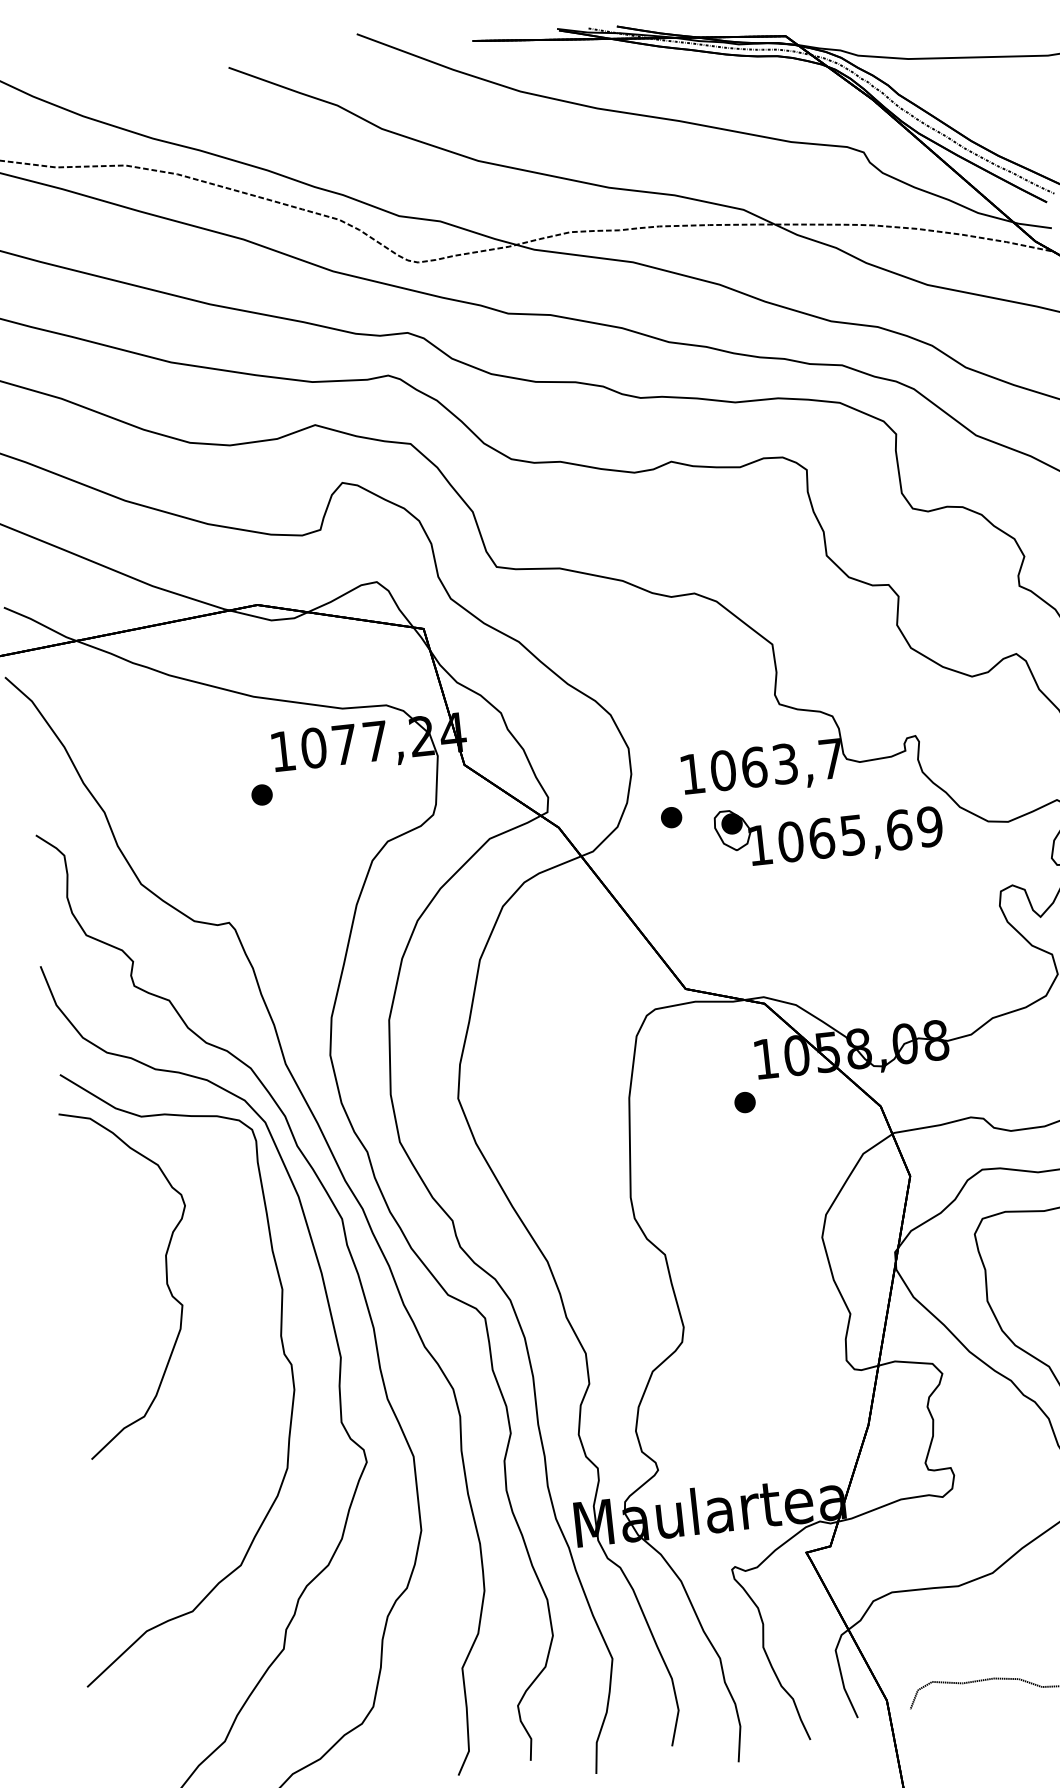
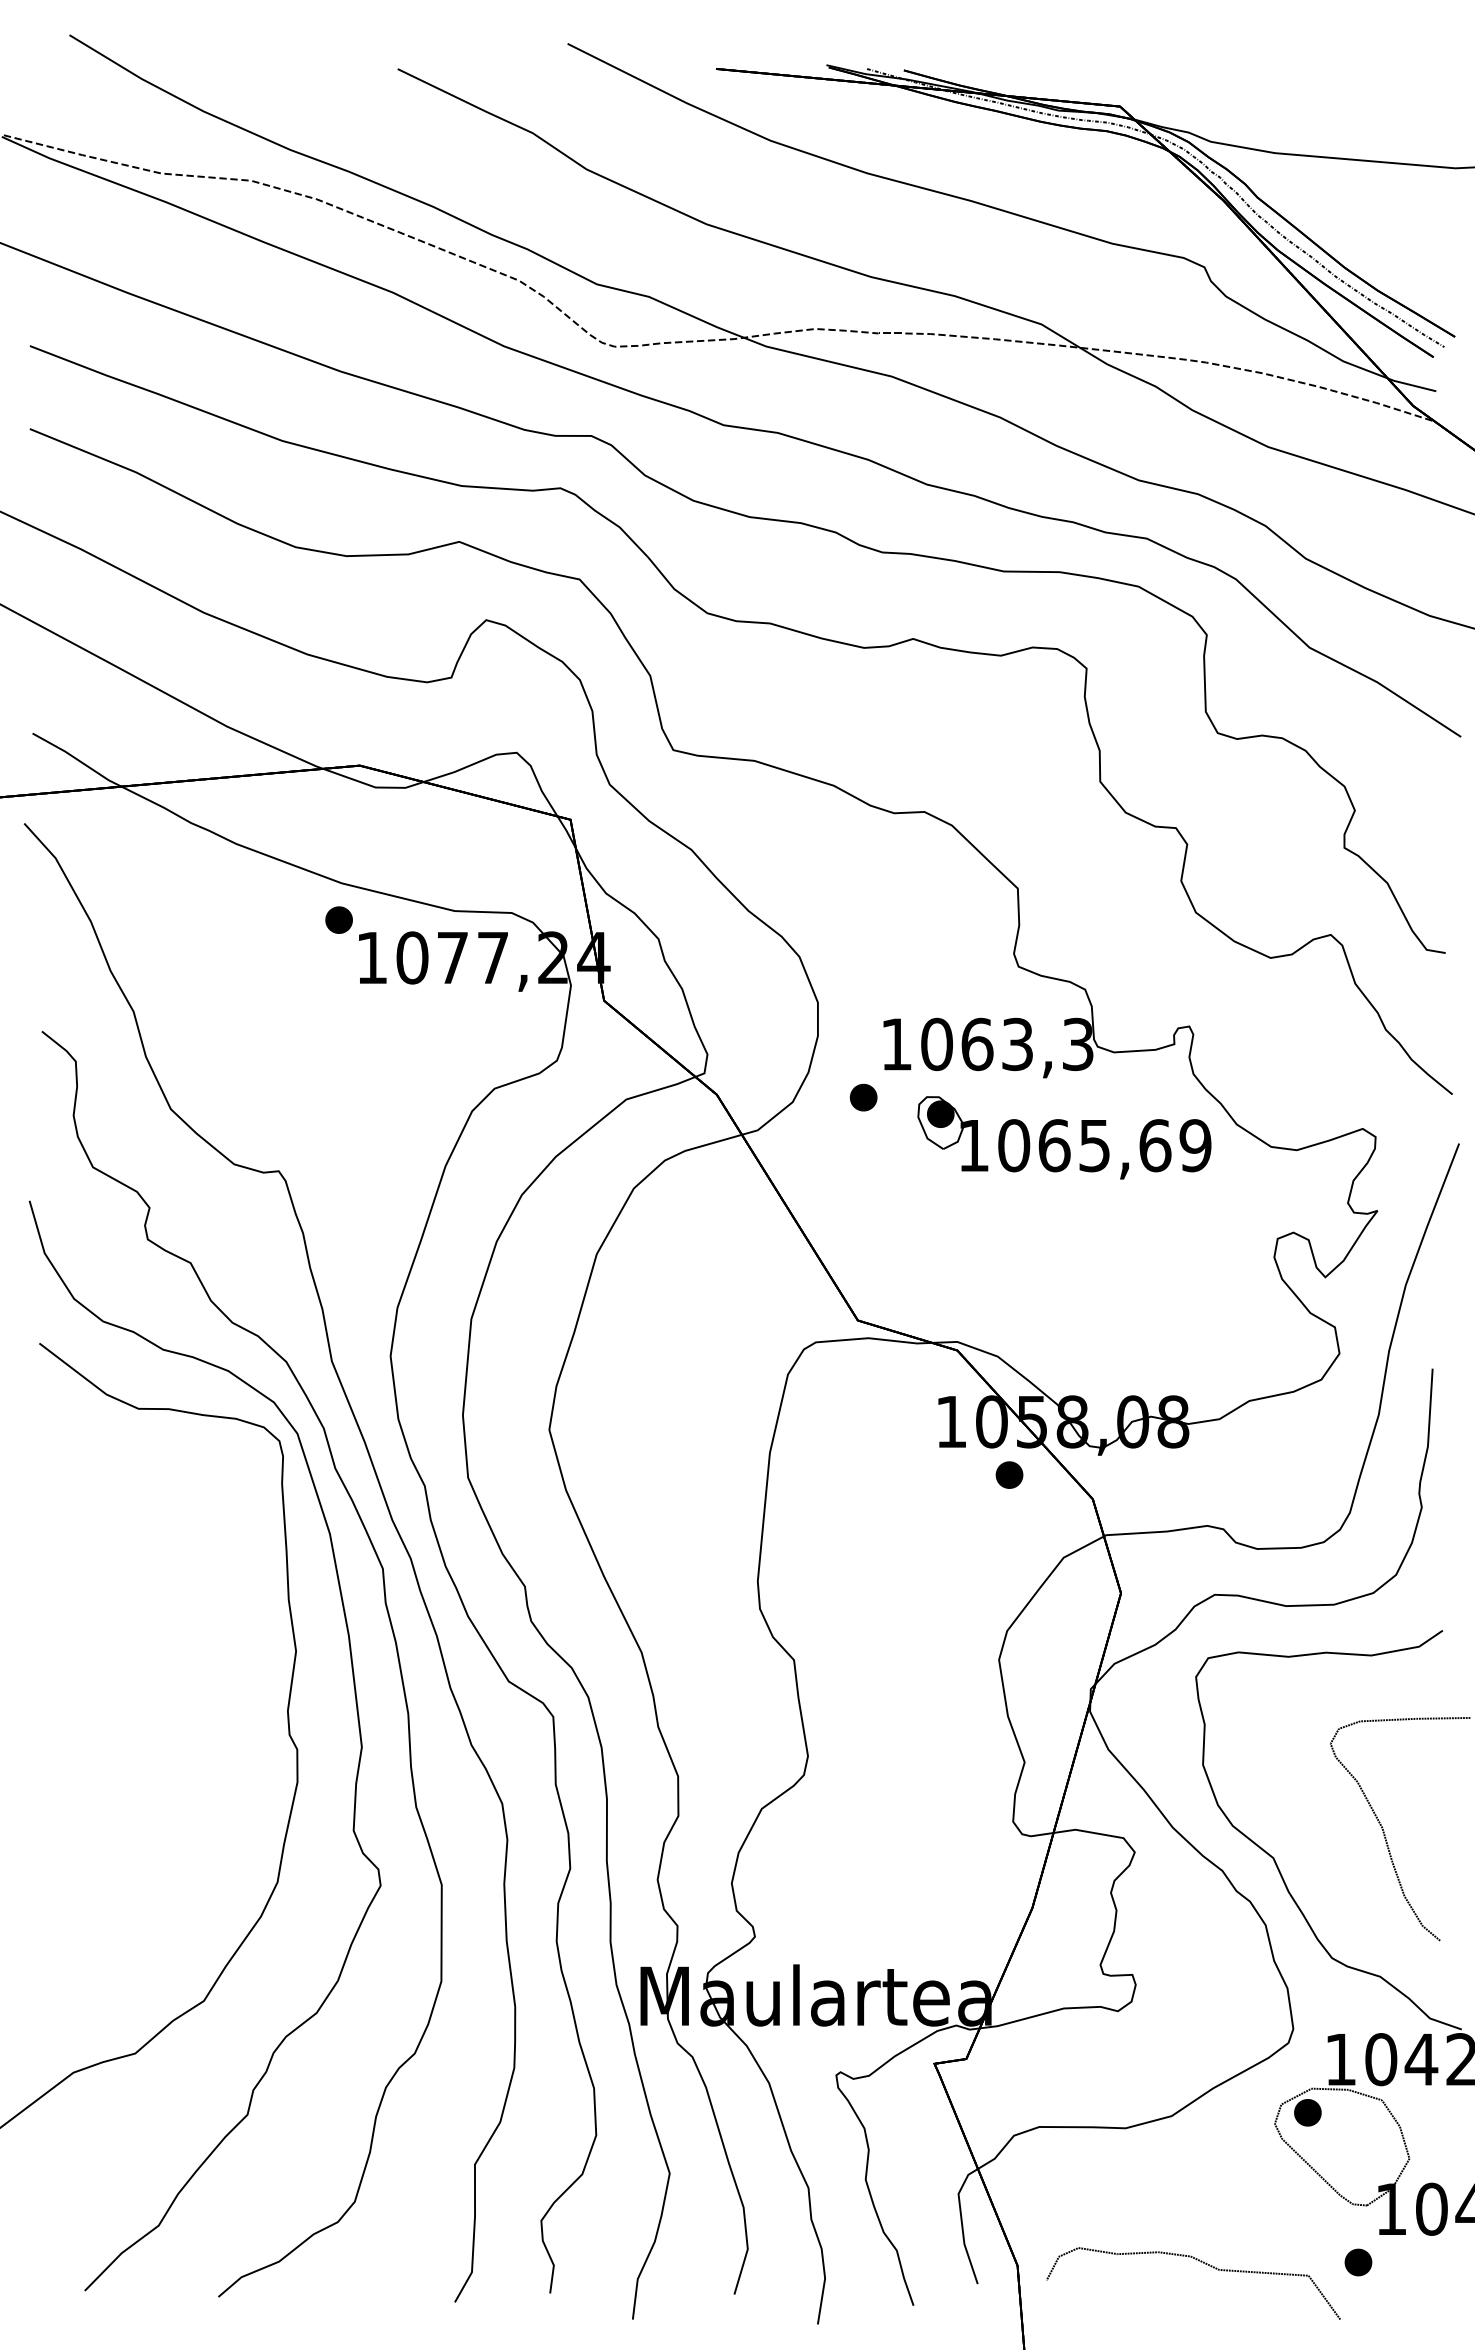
text: (831, 758) -> (1078, 1044), 1063,7 -> 1063,3
part: (261, 794) -> (338, 919), moved
part: (745, 1102) -> (1009, 1474), moved
curve: (166, 1279) -> (147, 1621), removed

